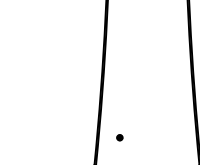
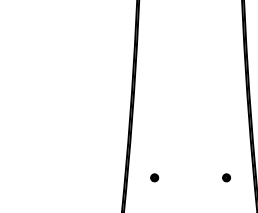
part: (175, 137) -> (226, 177), added

